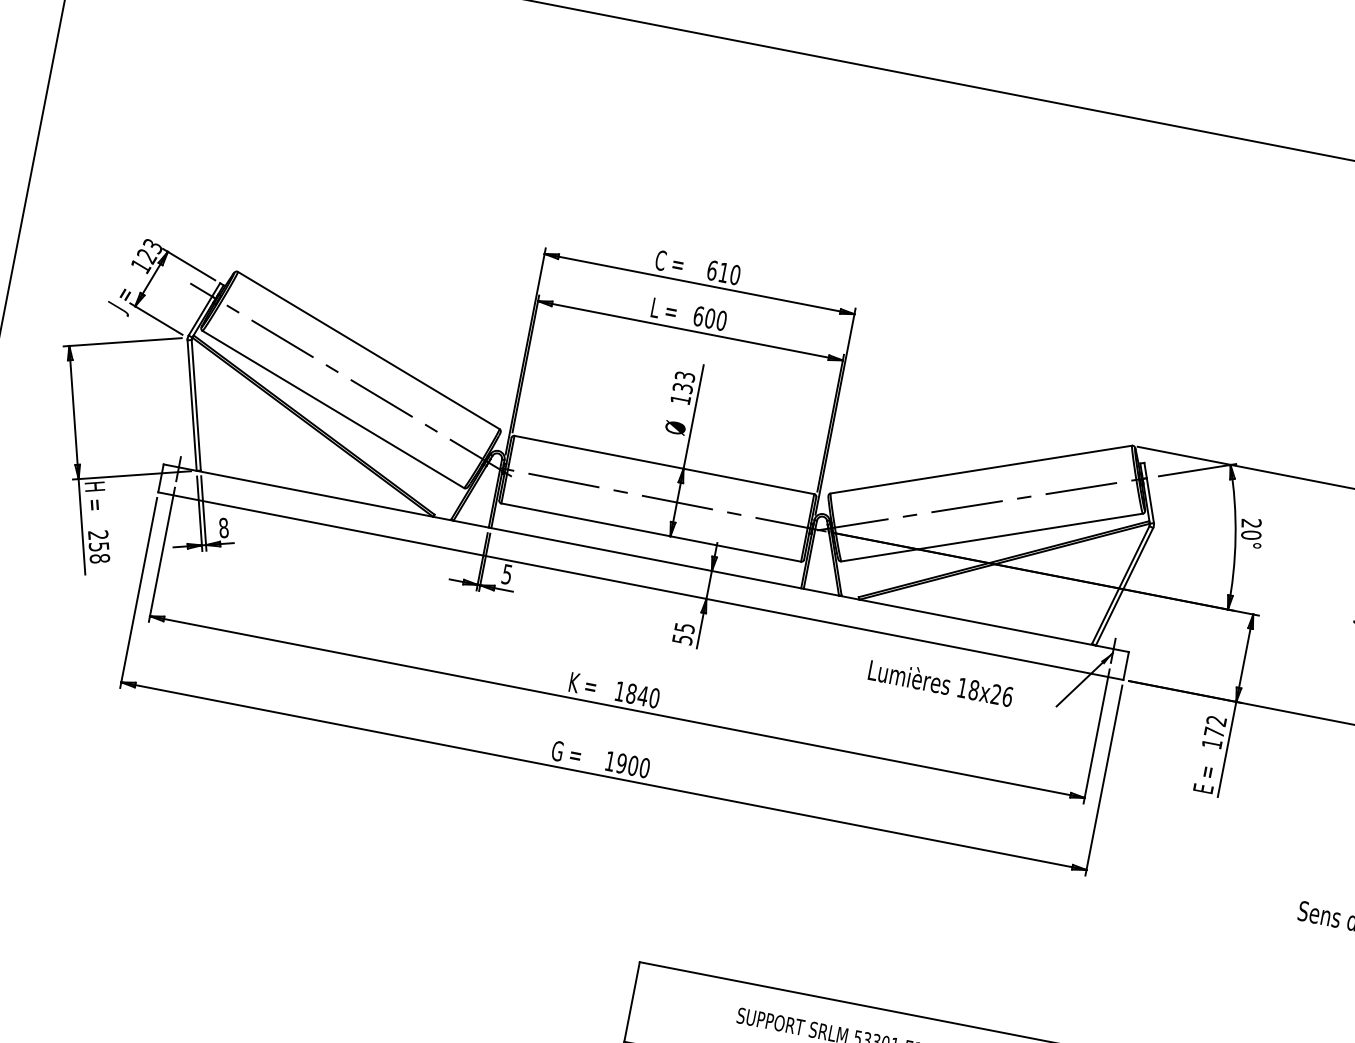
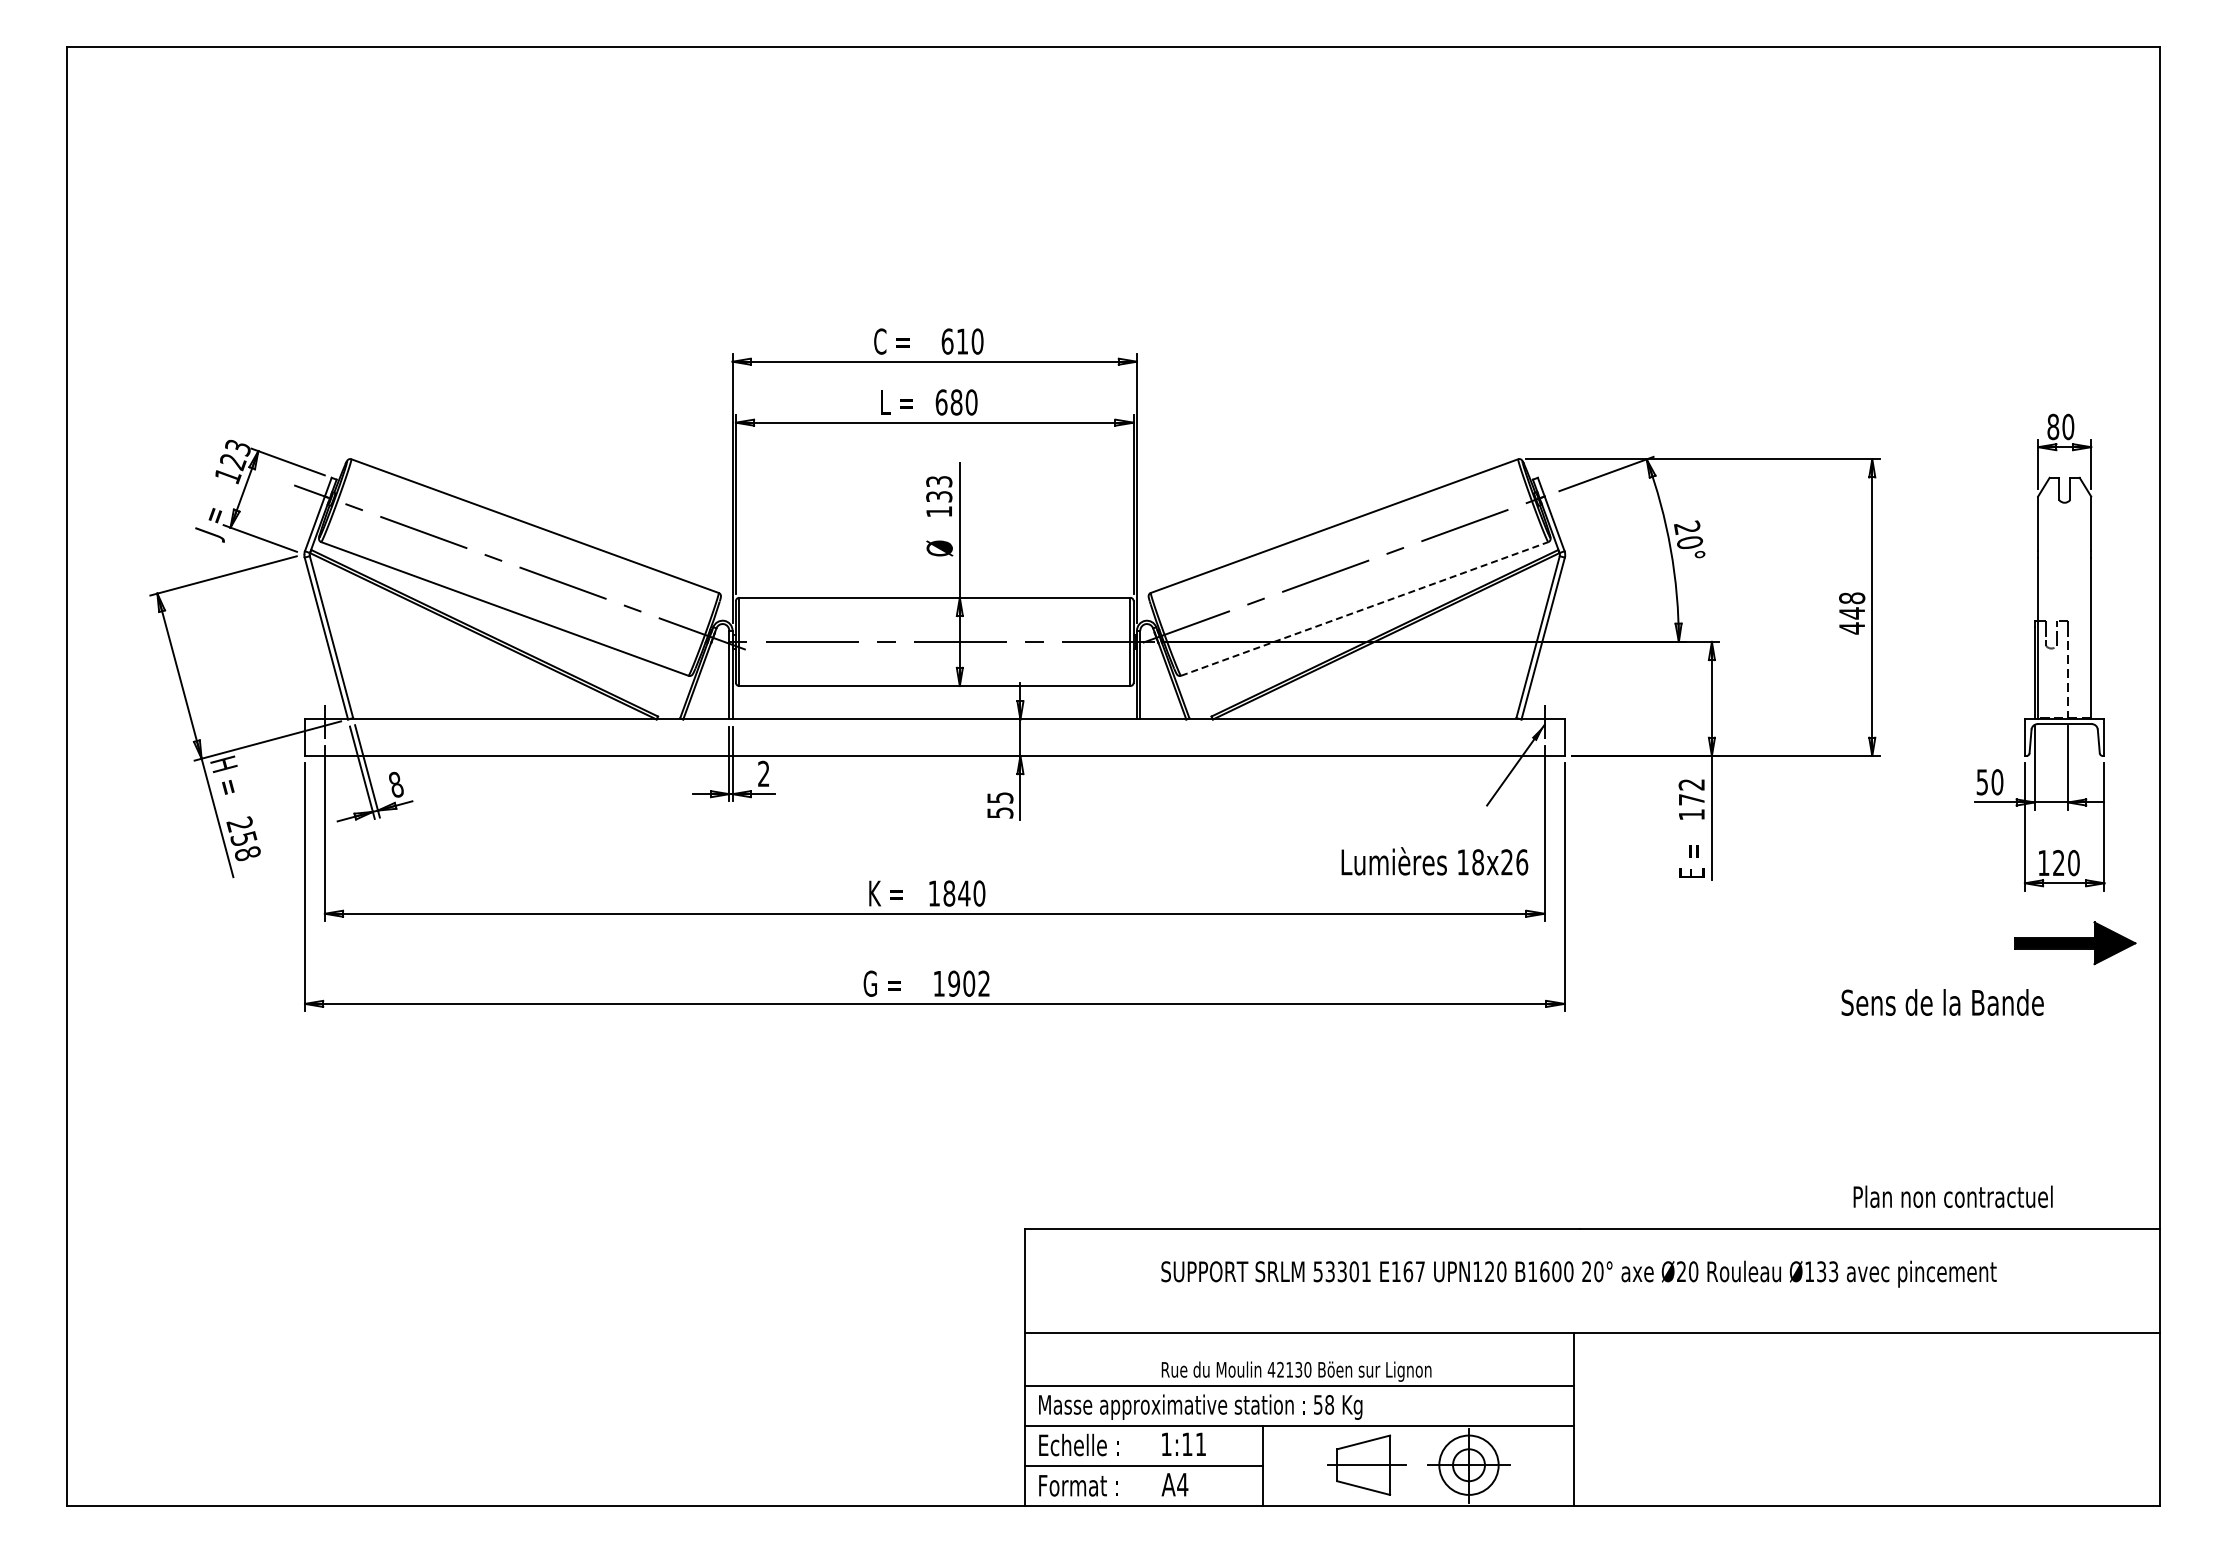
text: (710, 318) -> (956, 402), 600 -> 680
line: (992, 537) -> (1365, 608), solid -> dashed
text: (506, 574) -> (763, 773), 5 -> 2
text: (940, 683) -> (1434, 861), moved
text: (645, 767) -> (984, 983), 1900 -> 1902

